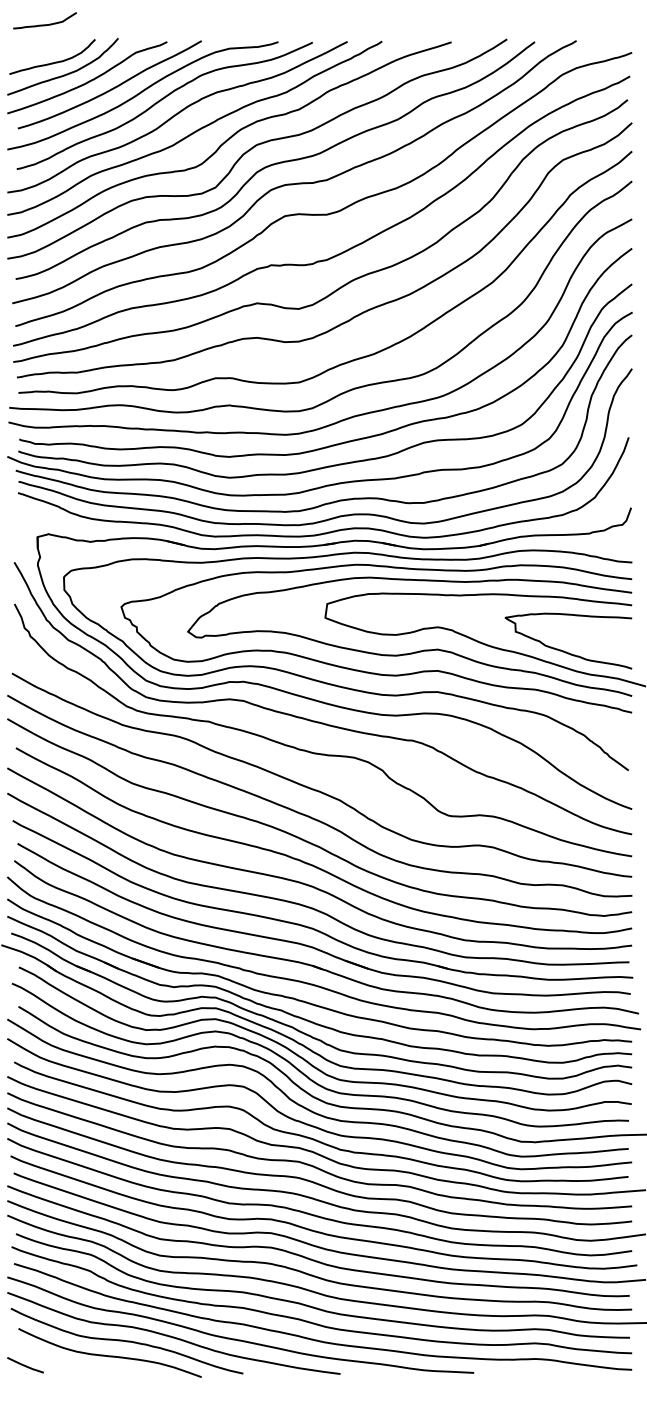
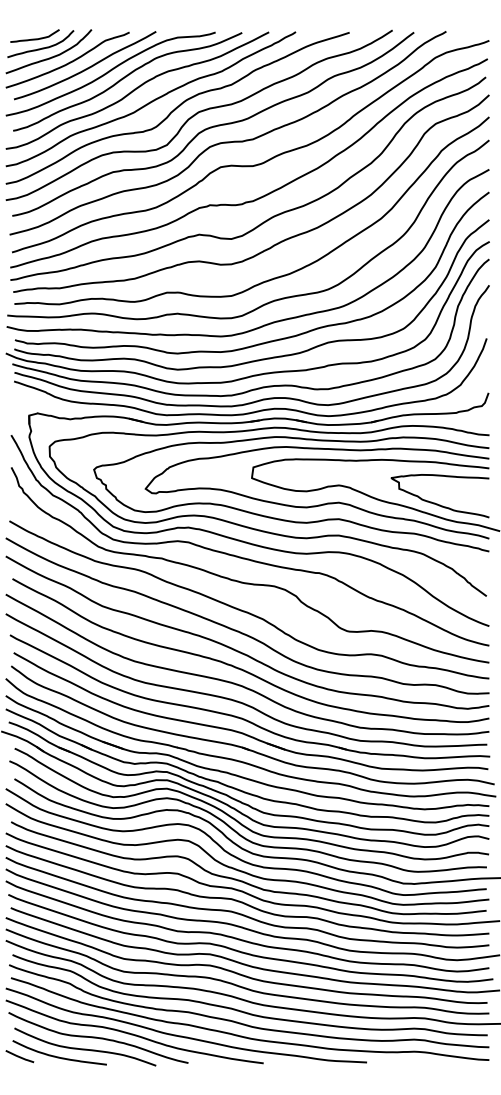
curve: (44, 23) -> (34, 38), moved
curve: (76, 1365) -> (59, 1056), added

